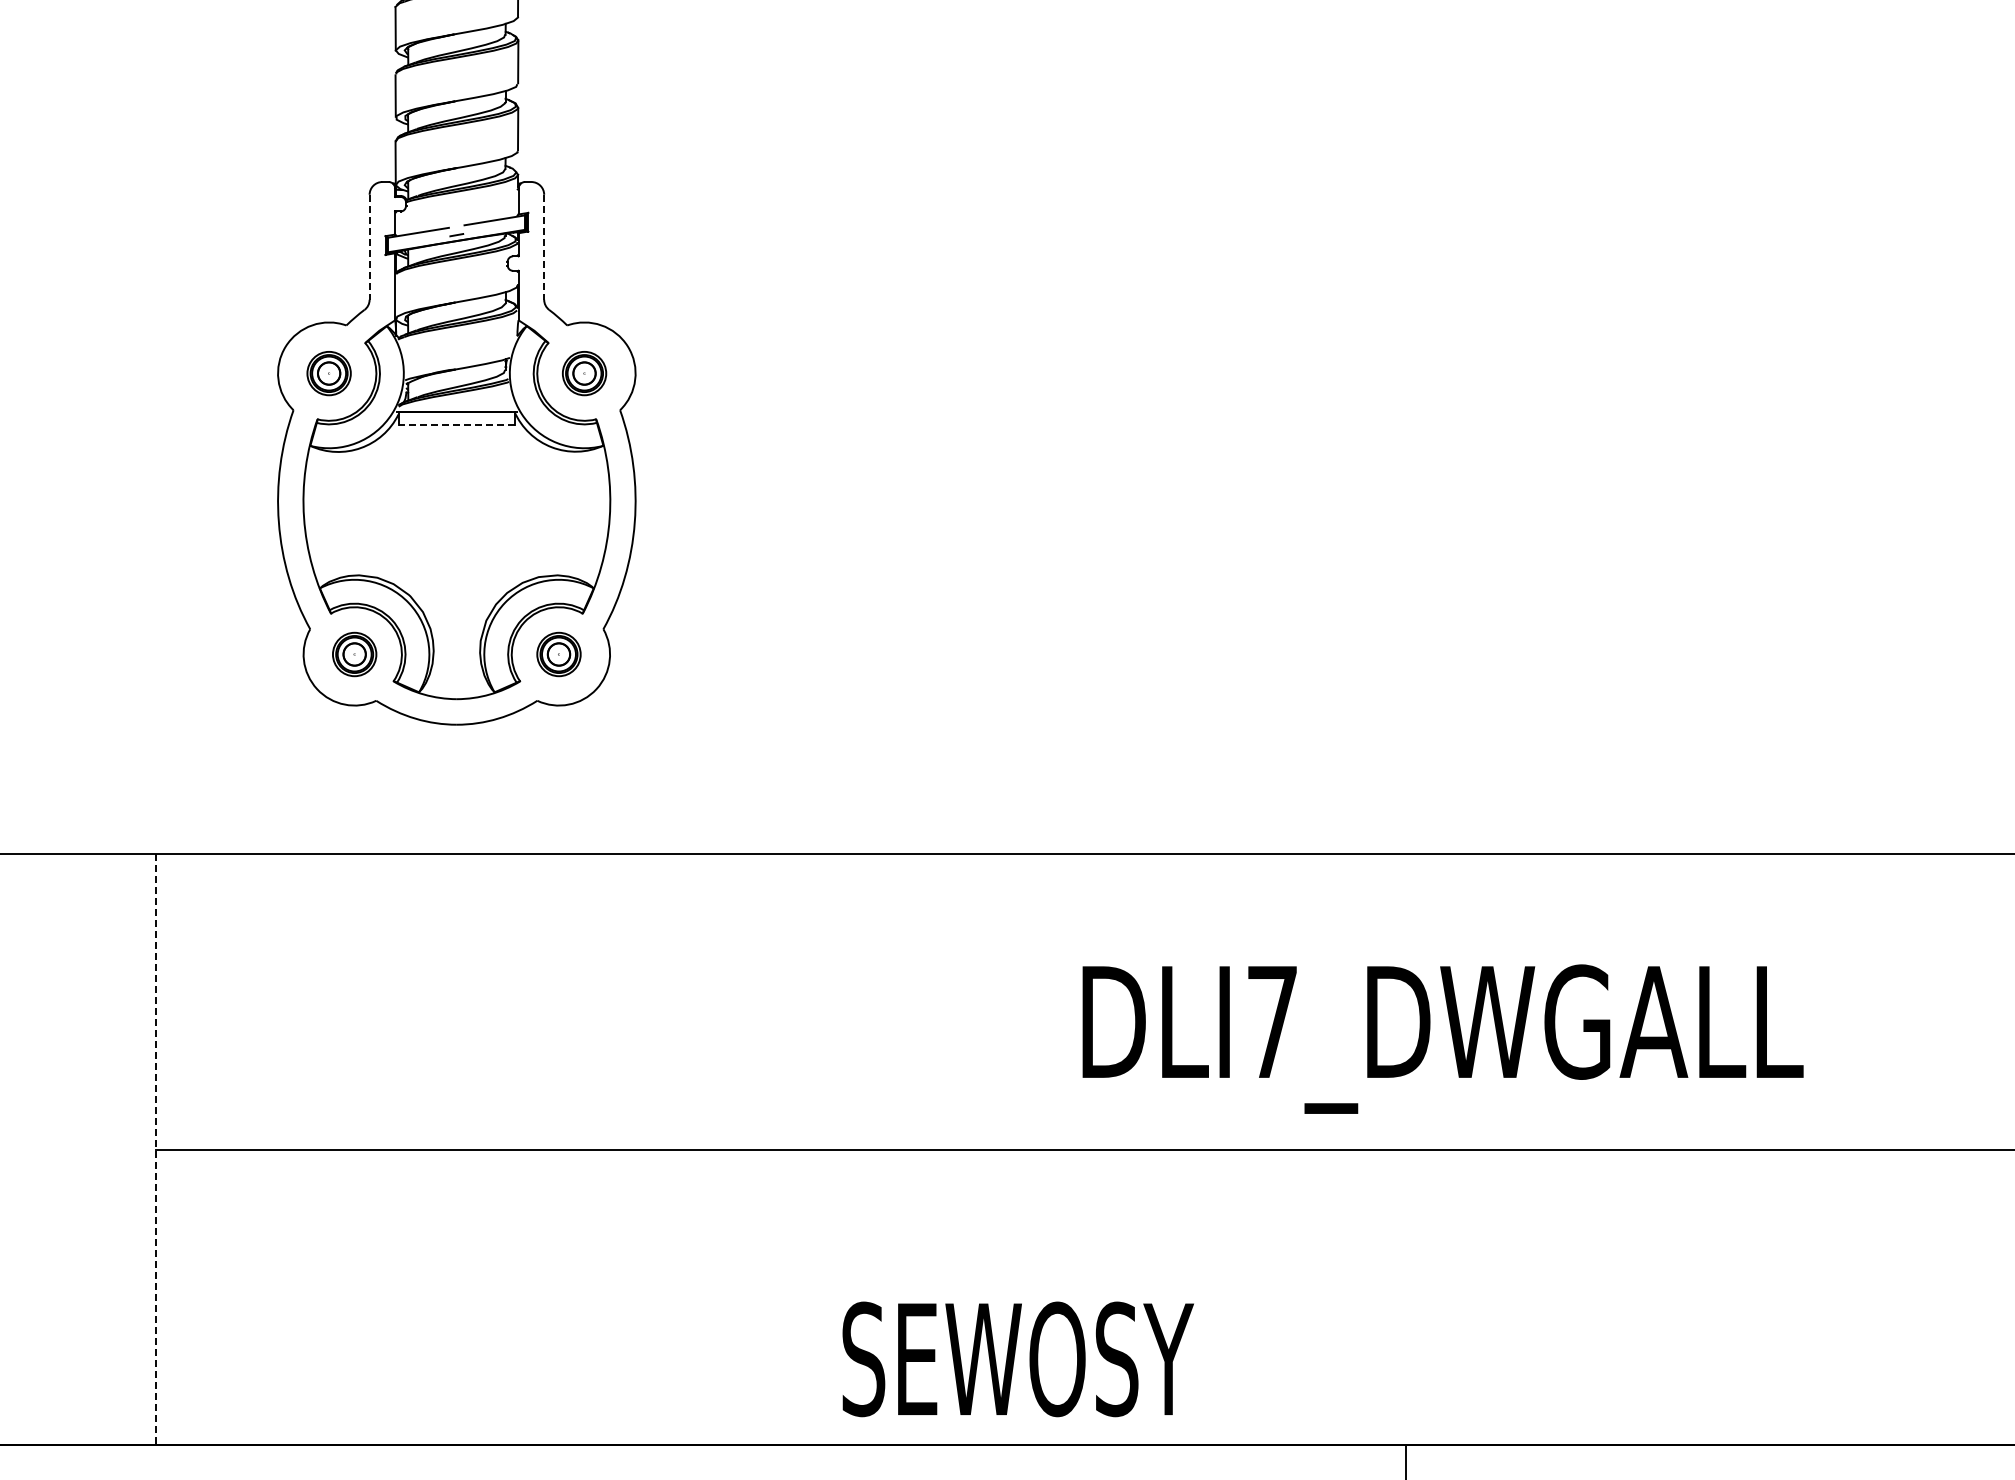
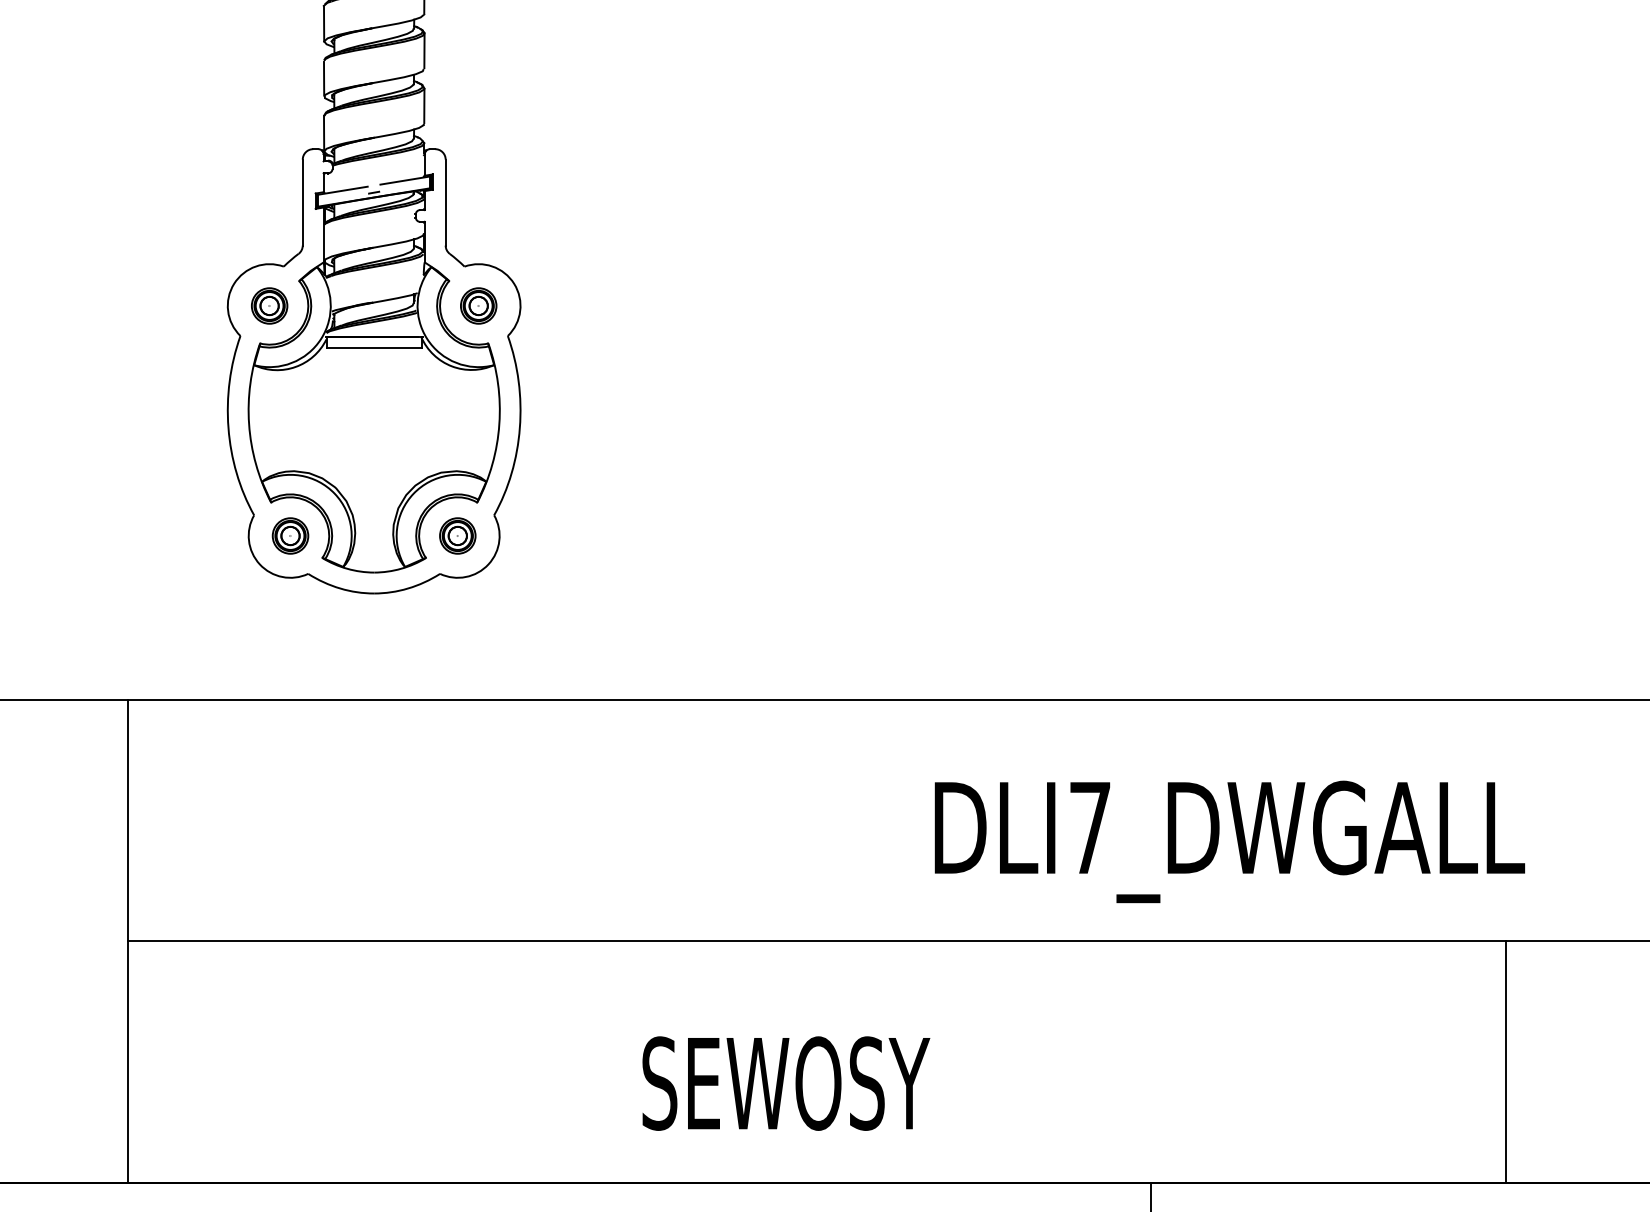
line: (369, 247) -> (302, 202), dashed -> solid
line: (544, 247) -> (445, 202), dashed -> solid
line: (456, 424) -> (373, 347), dashed -> solid
text: (1442, 1038) -> (1229, 841), moved
line: (156, 1150) -> (128, 942), dashed -> solid
line: (1839, 1297) -> (1506, 1062), added
text: (1017, 1359) -> (785, 1083), moved

